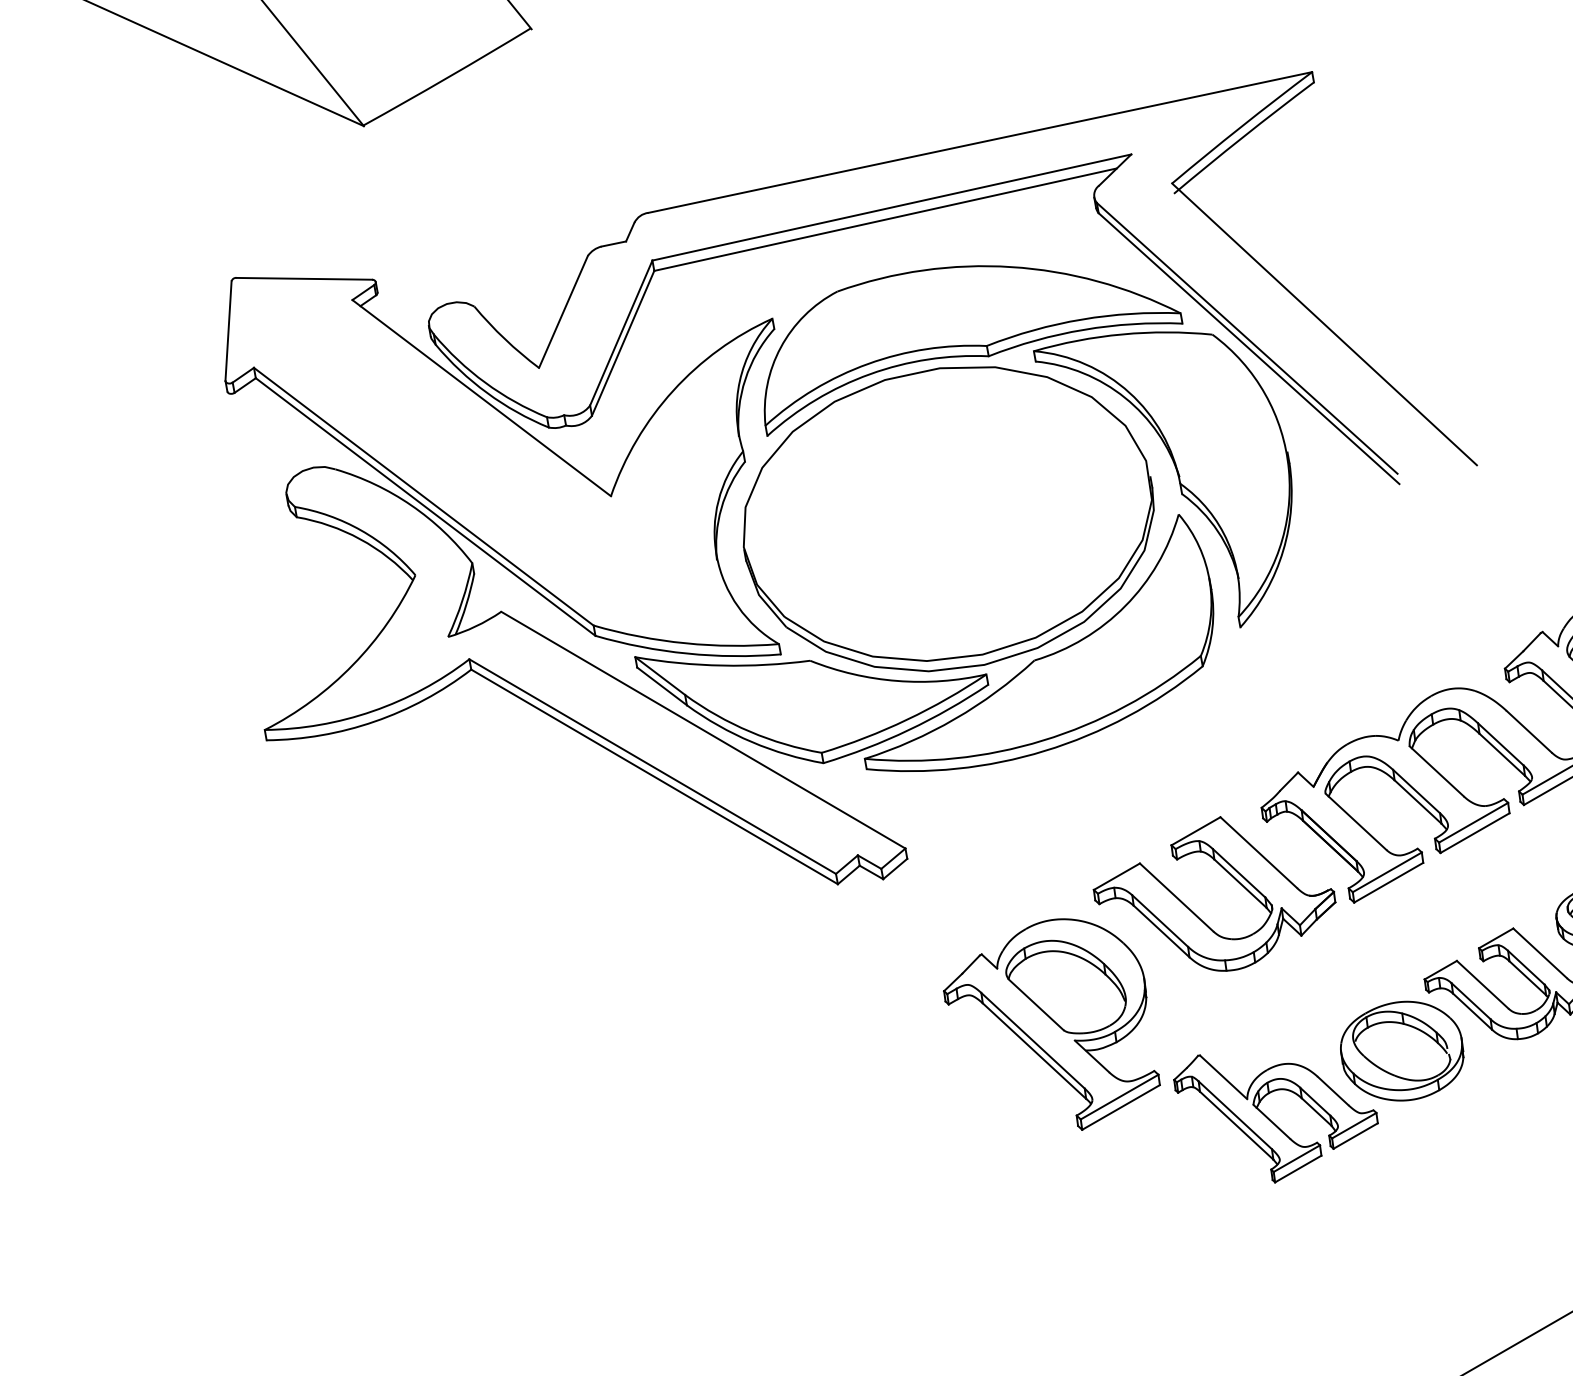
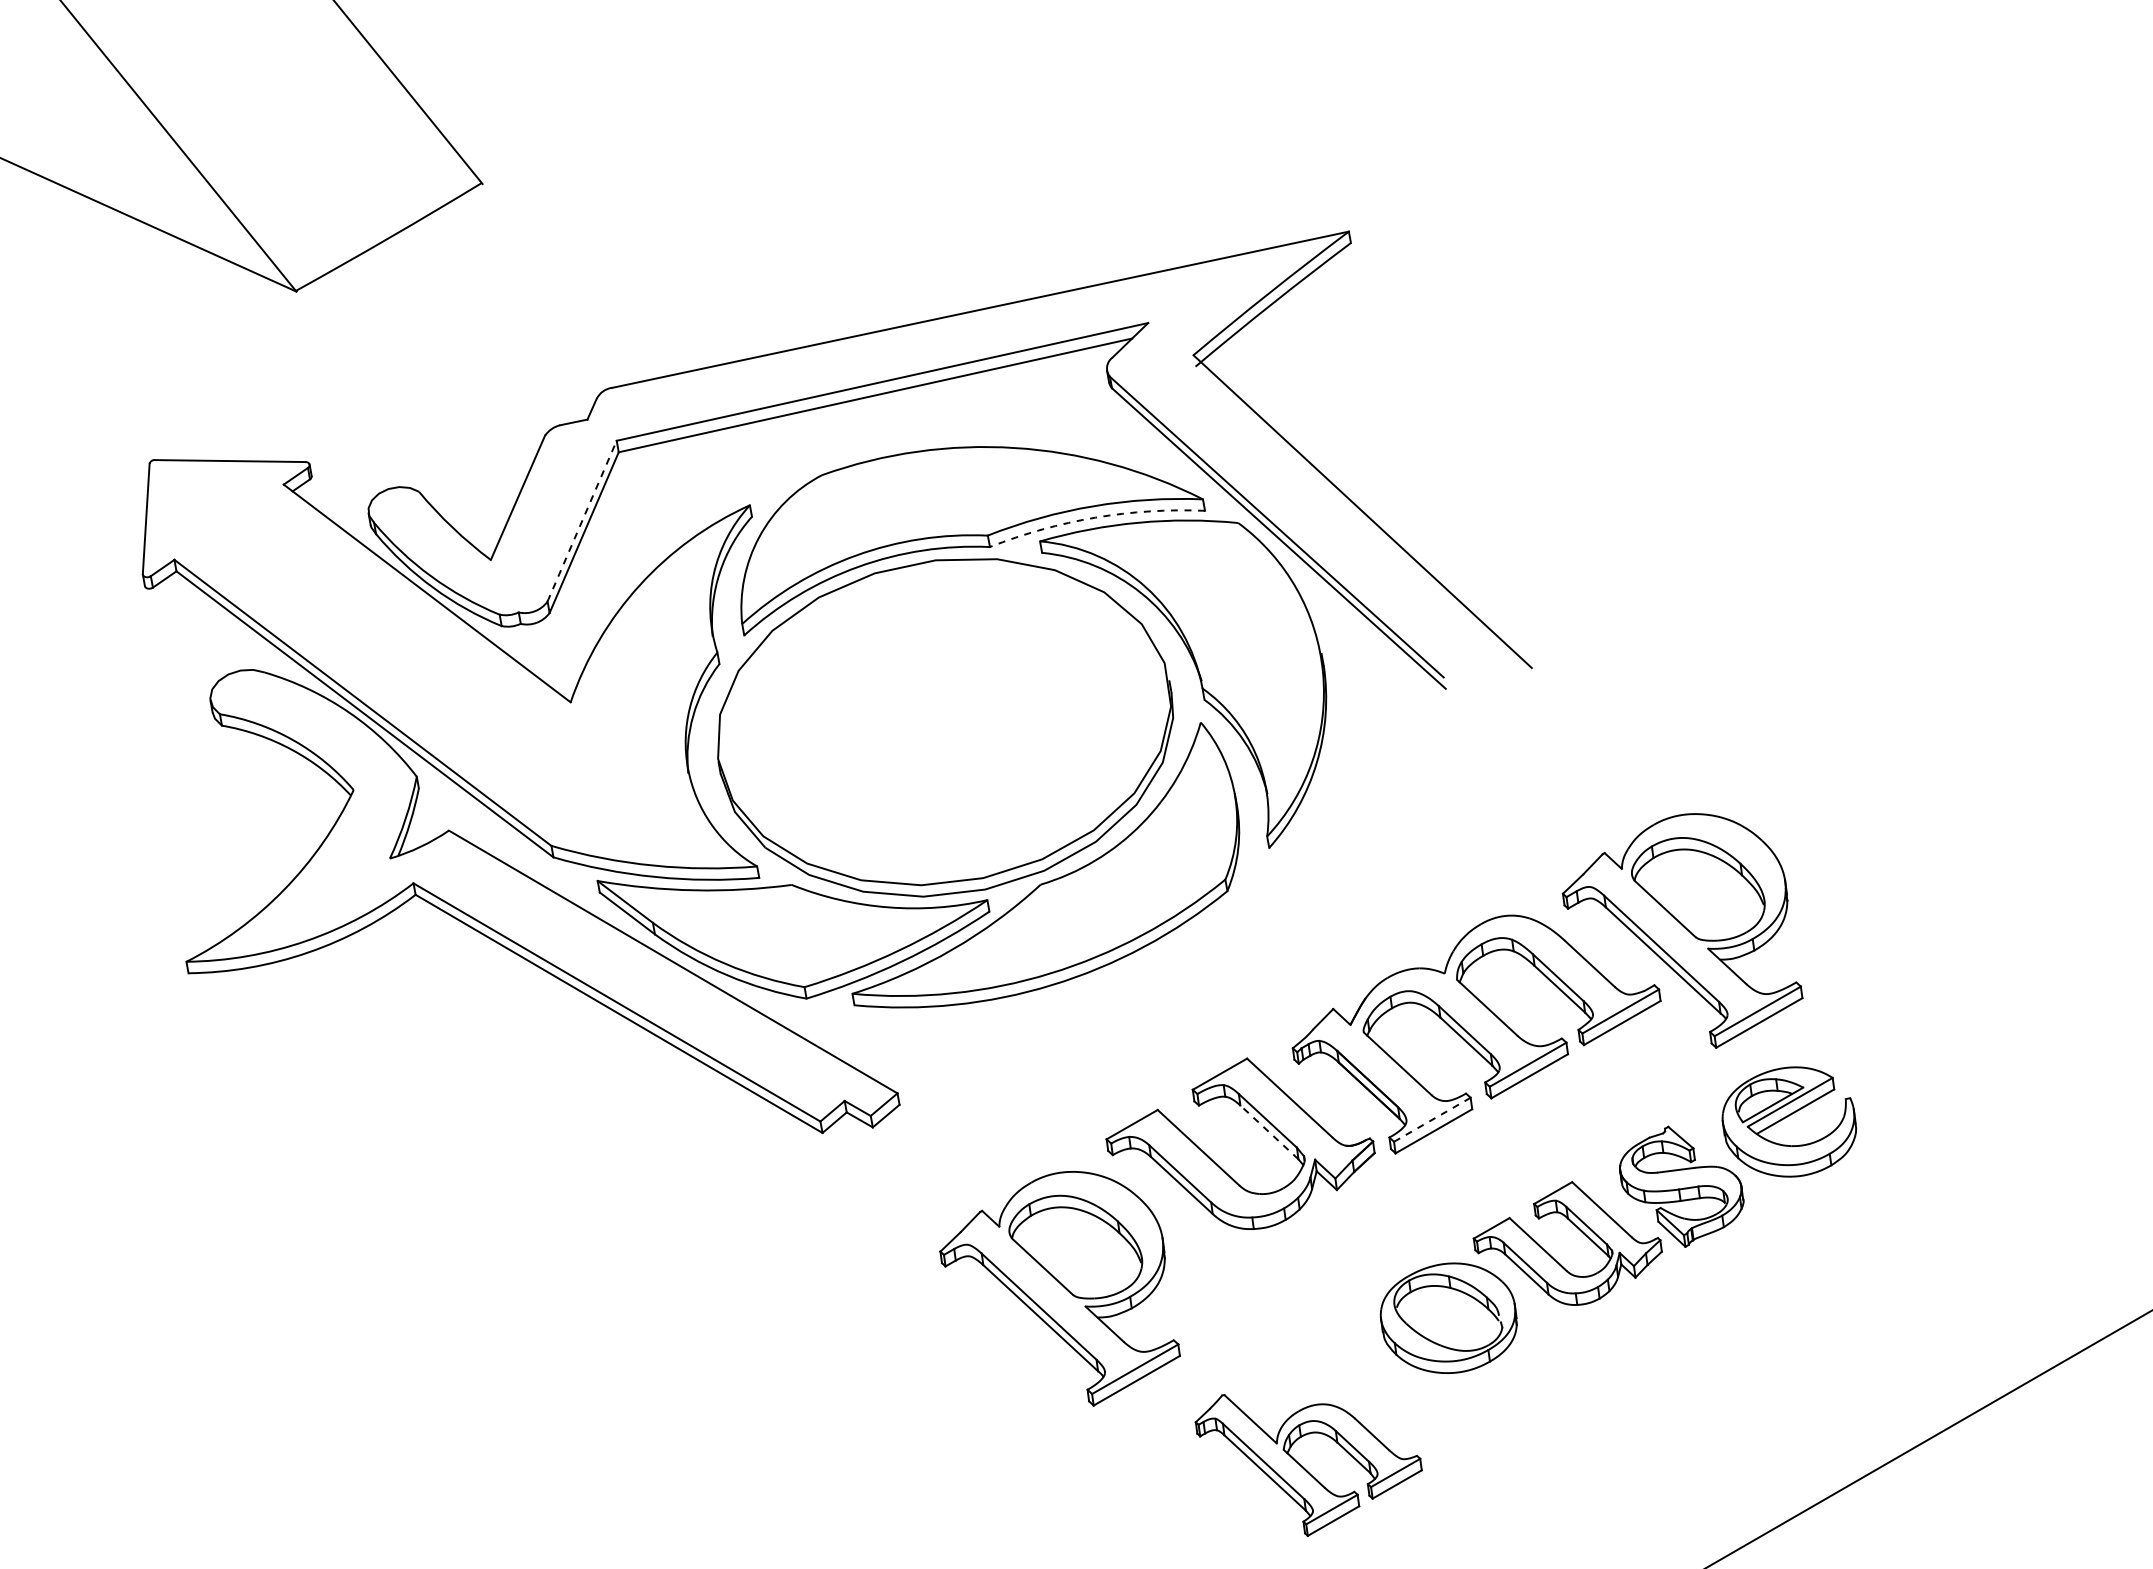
arc: (1083, 329) -> (1095, 517), solid -> dashed
line: (621, 332) -> (582, 520), solid -> dashed
line: (1386, 872) -> (1431, 1120), solid -> dashed
line: (1240, 883) -> (1269, 1132), solid -> dashed
part: (1275, 1118) -> (1308, 1465), moved

